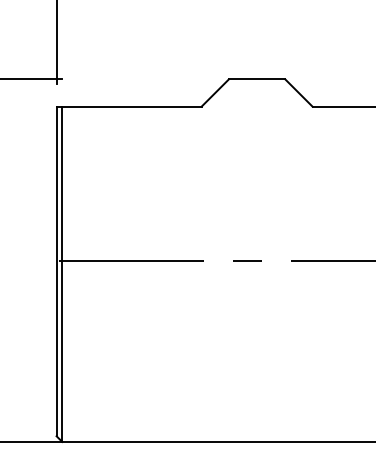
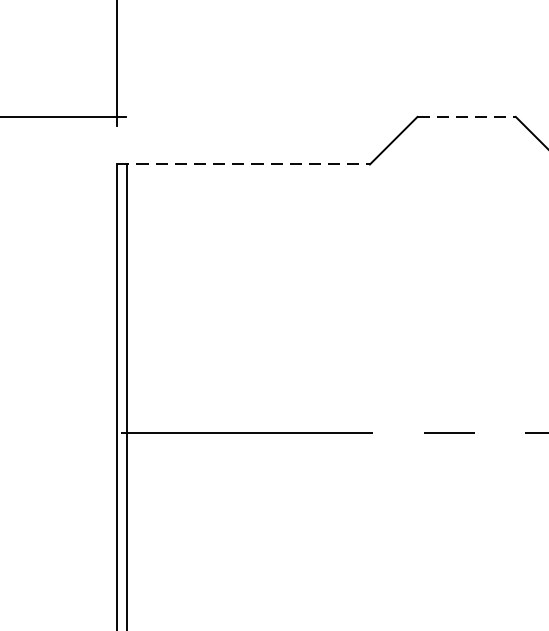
line: (257, 79) -> (467, 117), solid -> dashed
line: (129, 106) -> (244, 164), solid -> dashed

